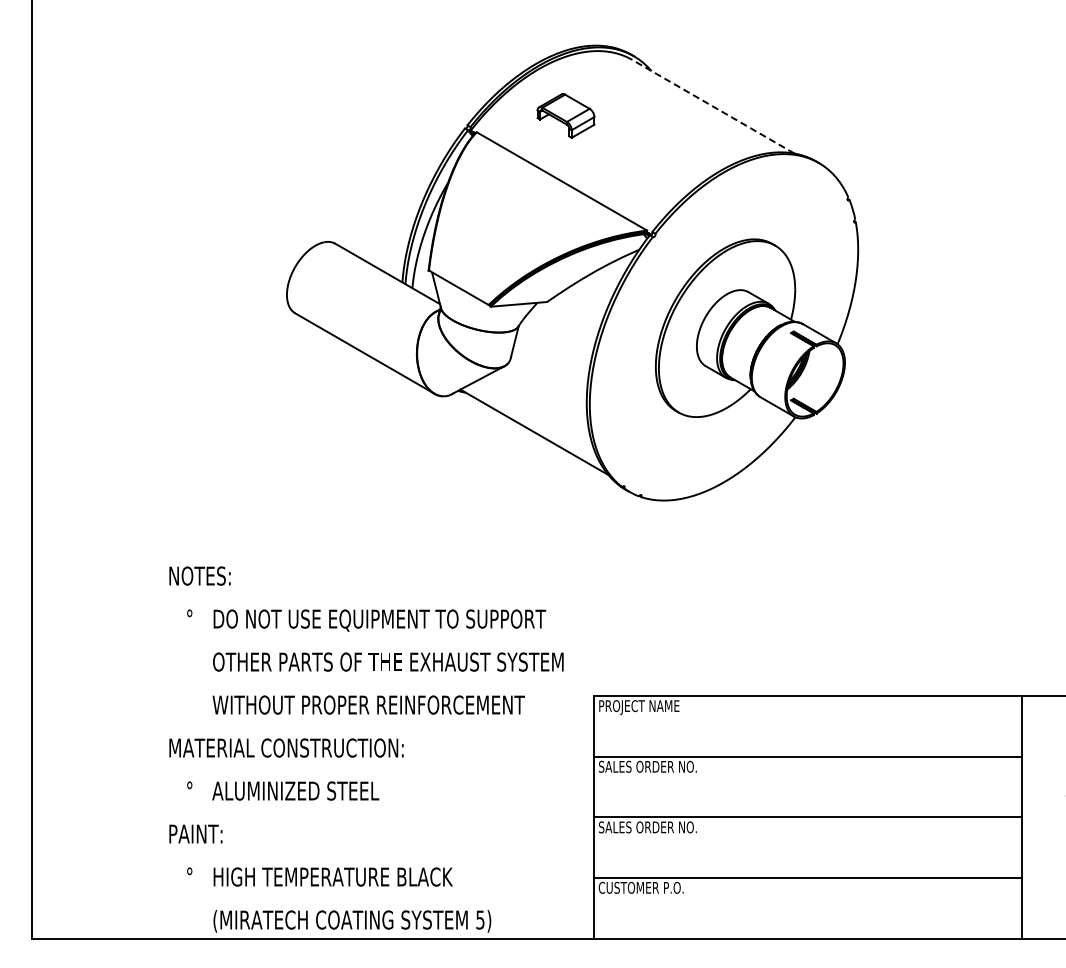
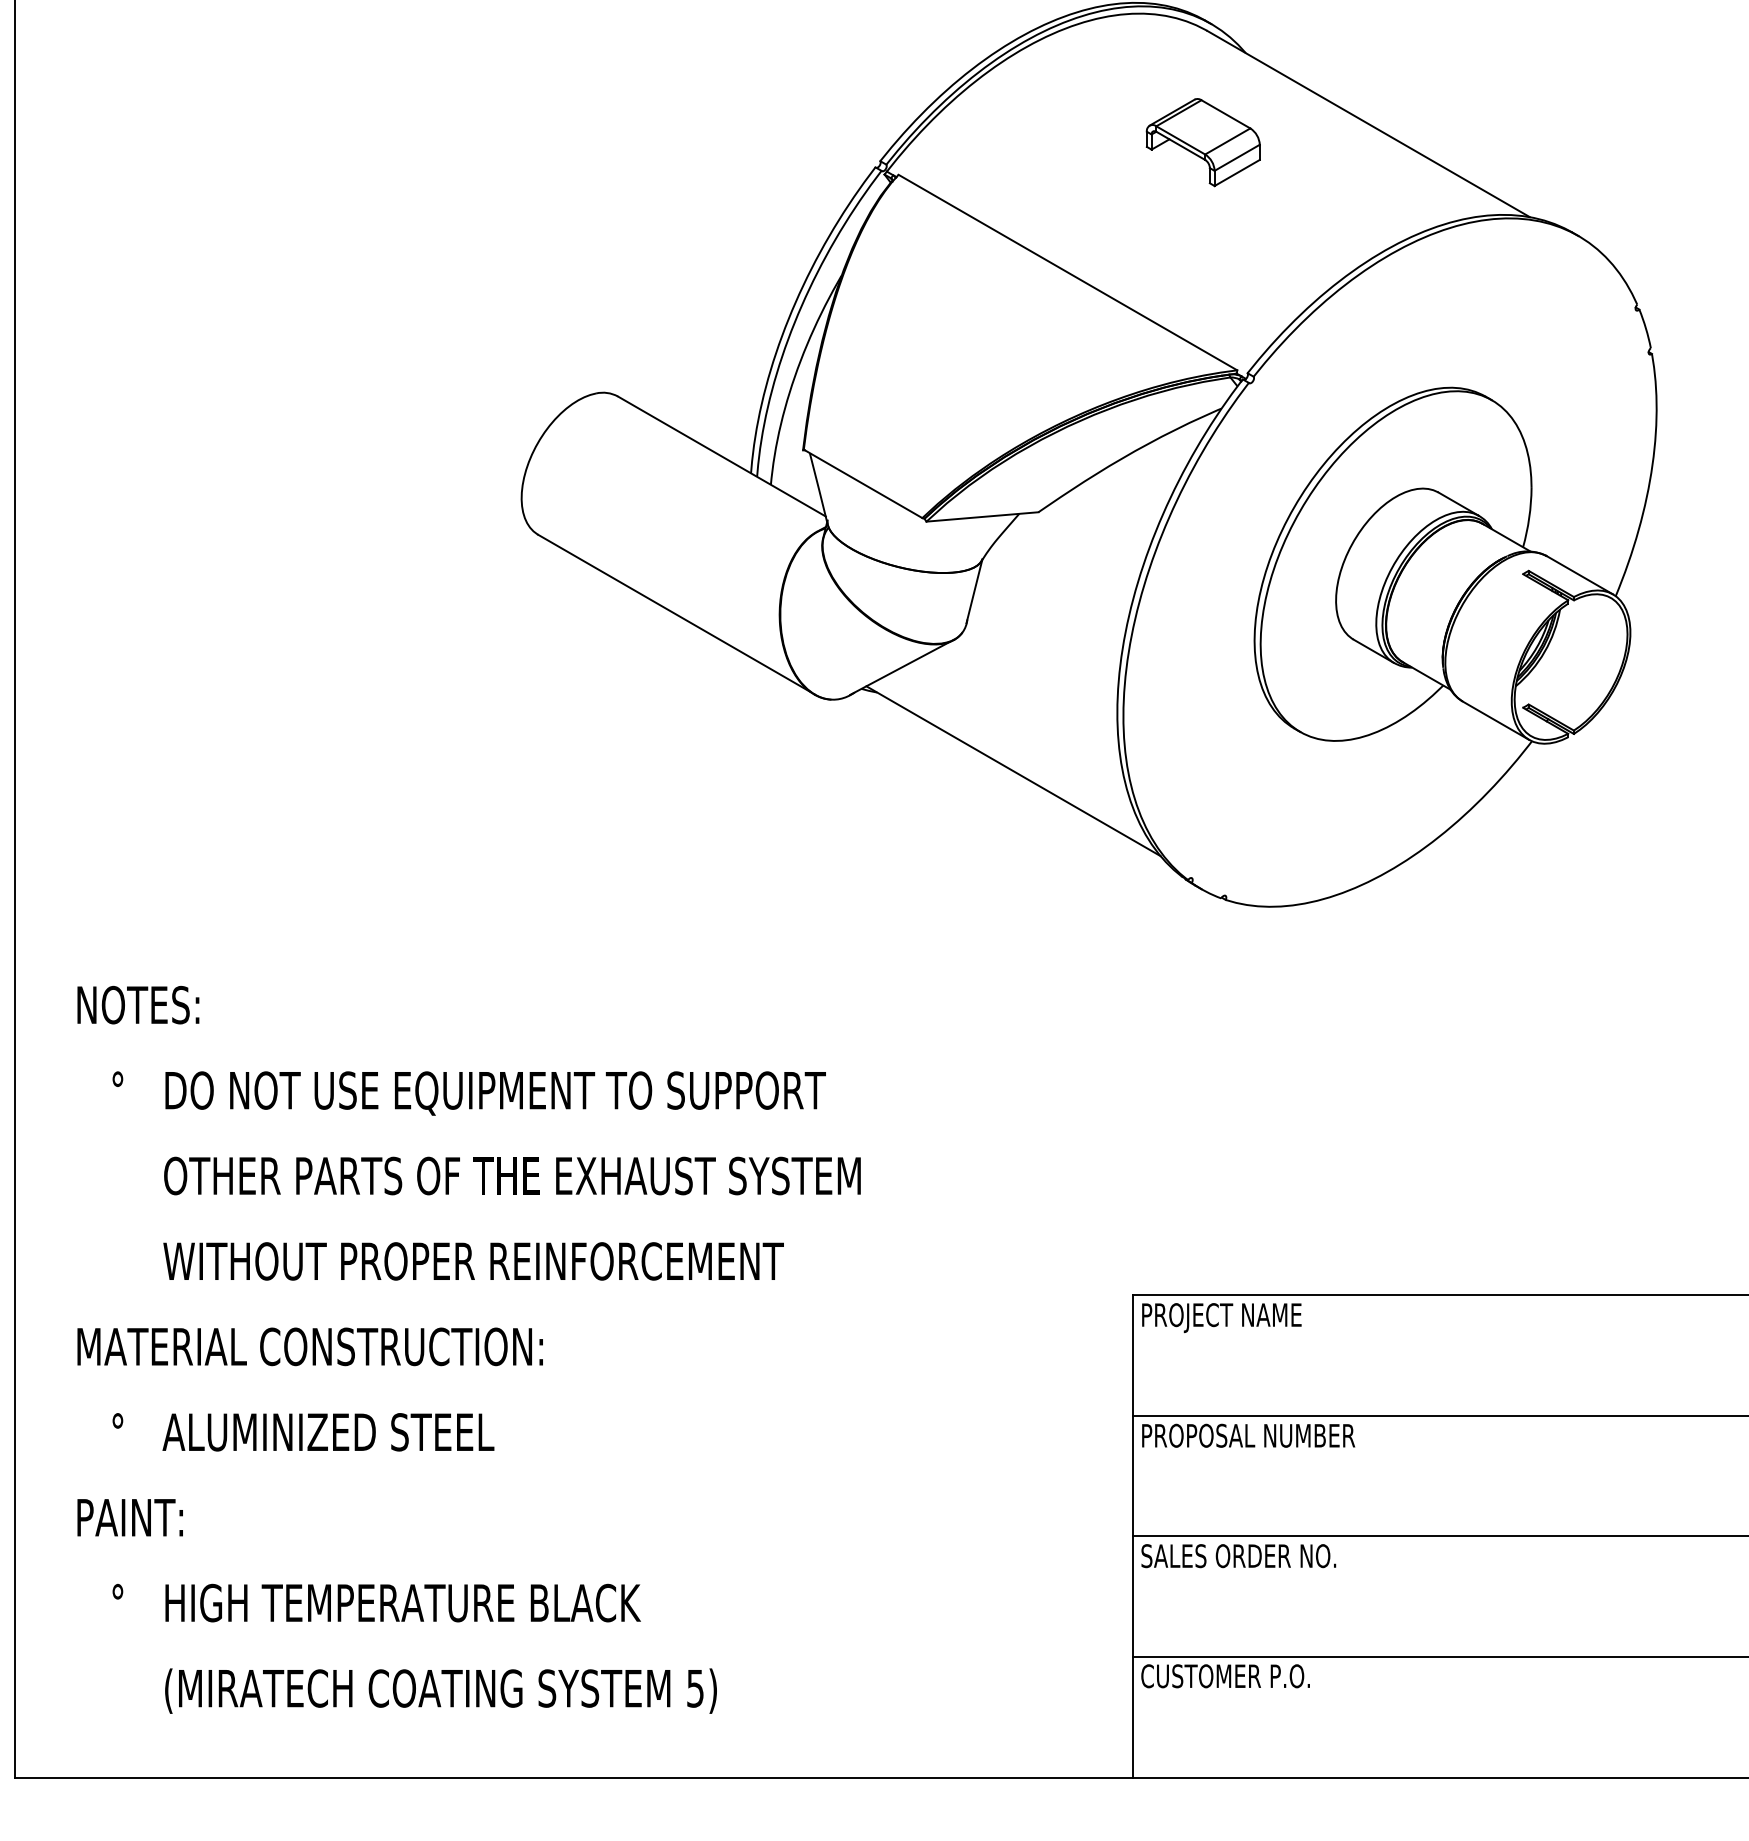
line: (713, 106) -> (1369, 123), dashed -> solid
part: (565, 115) -> (1202, 141), moved
text: (366, 749) -> (469, 1349), moved
text: (652, 766) -> (1247, 1435), SALES ORDER NO. -> PROPOSAL NUMBER

